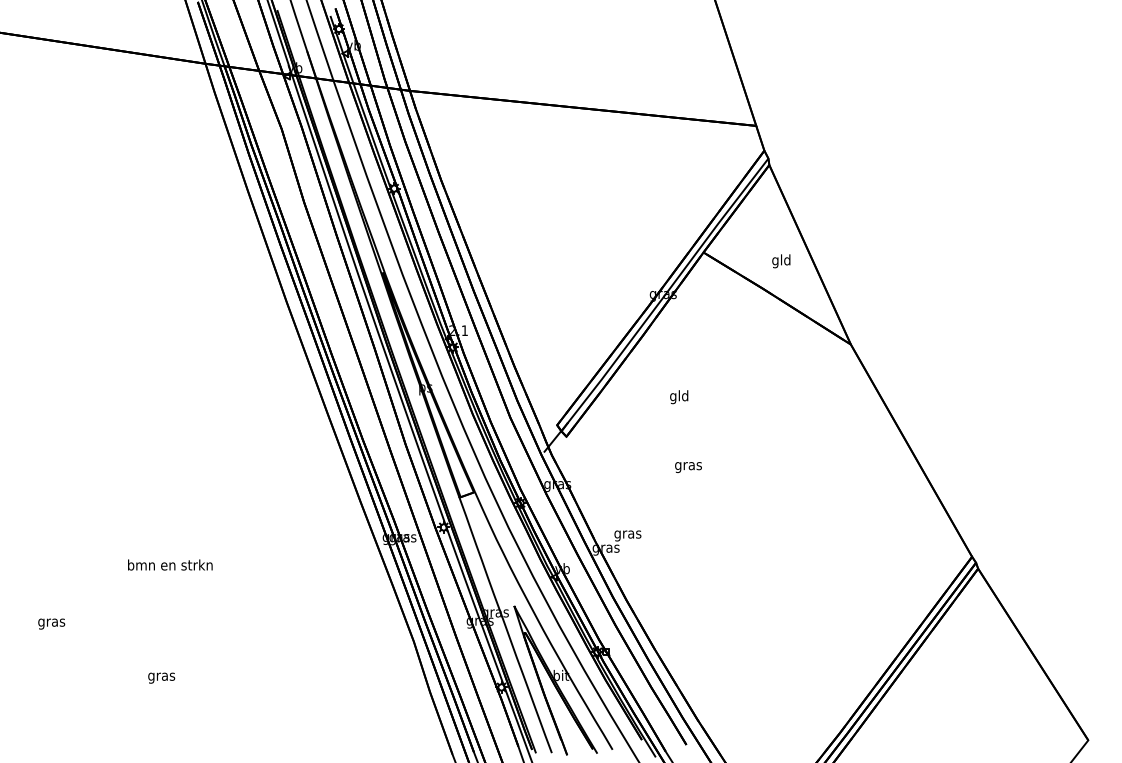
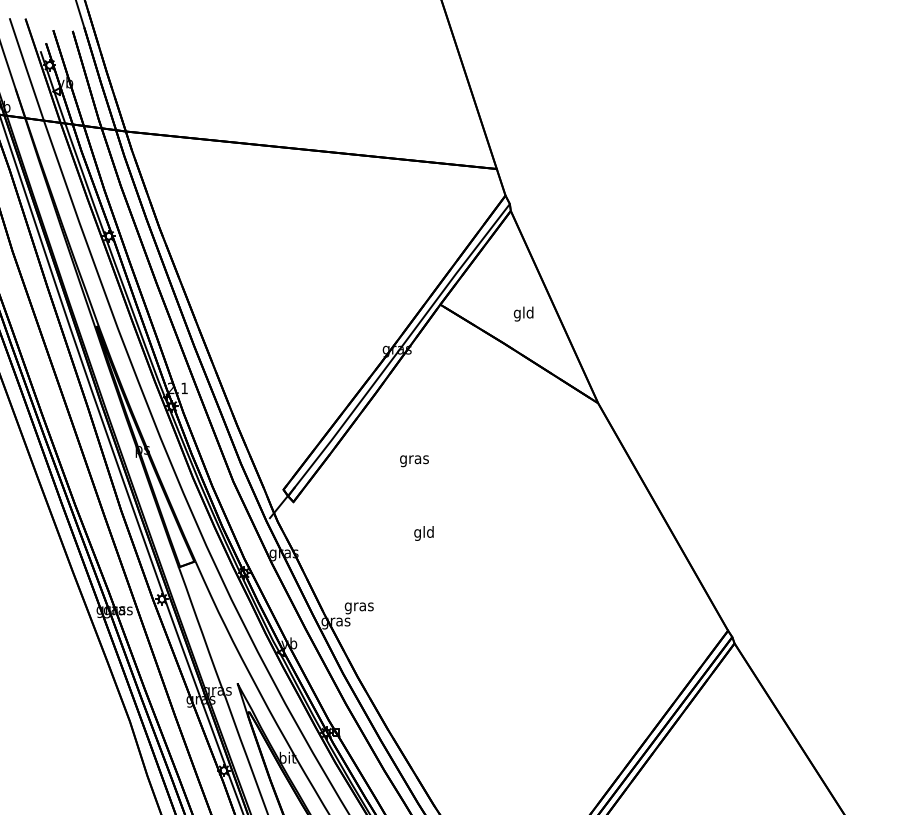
text: (679, 397) -> (414, 460), gld -> gras
text: (688, 466) -> (424, 533), gras -> gld

